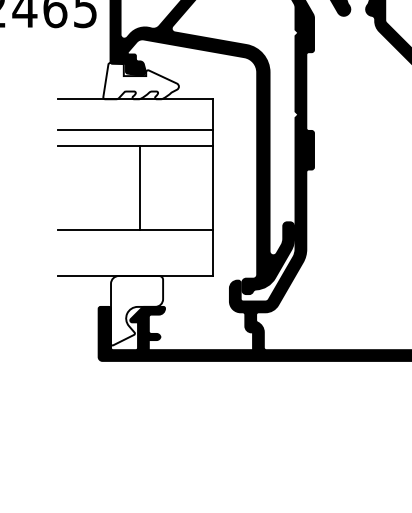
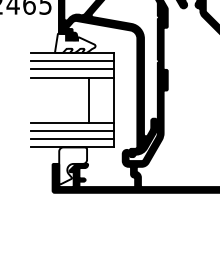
line: (135, 115) -> (72, 61), added
line: (139, 186) -> (88, 99), moved
line: (135, 244) -> (72, 130), added
line: (135, 261) -> (72, 139), added

